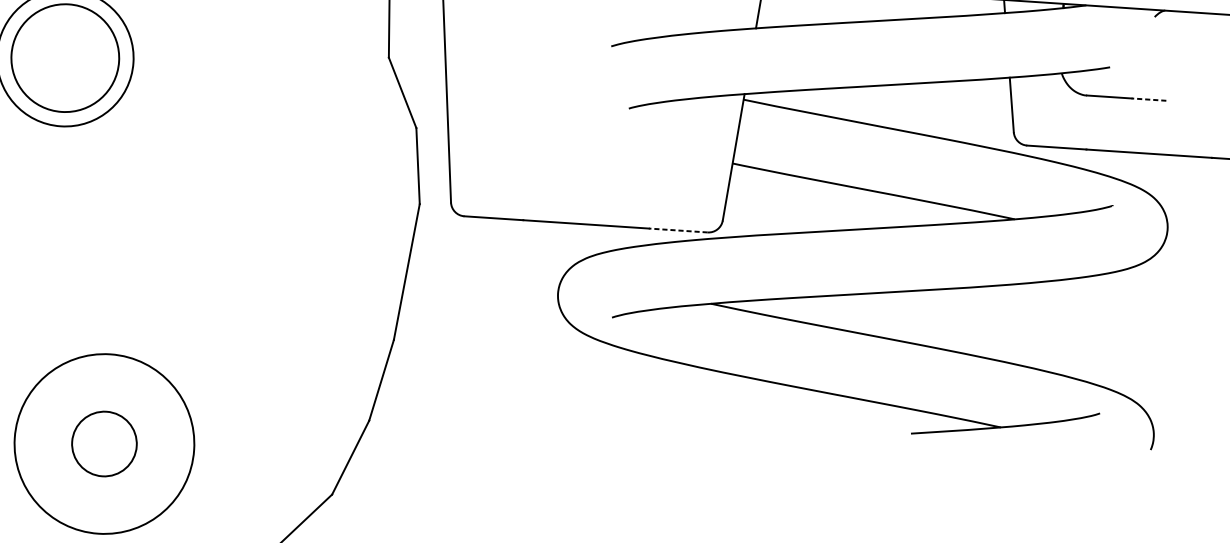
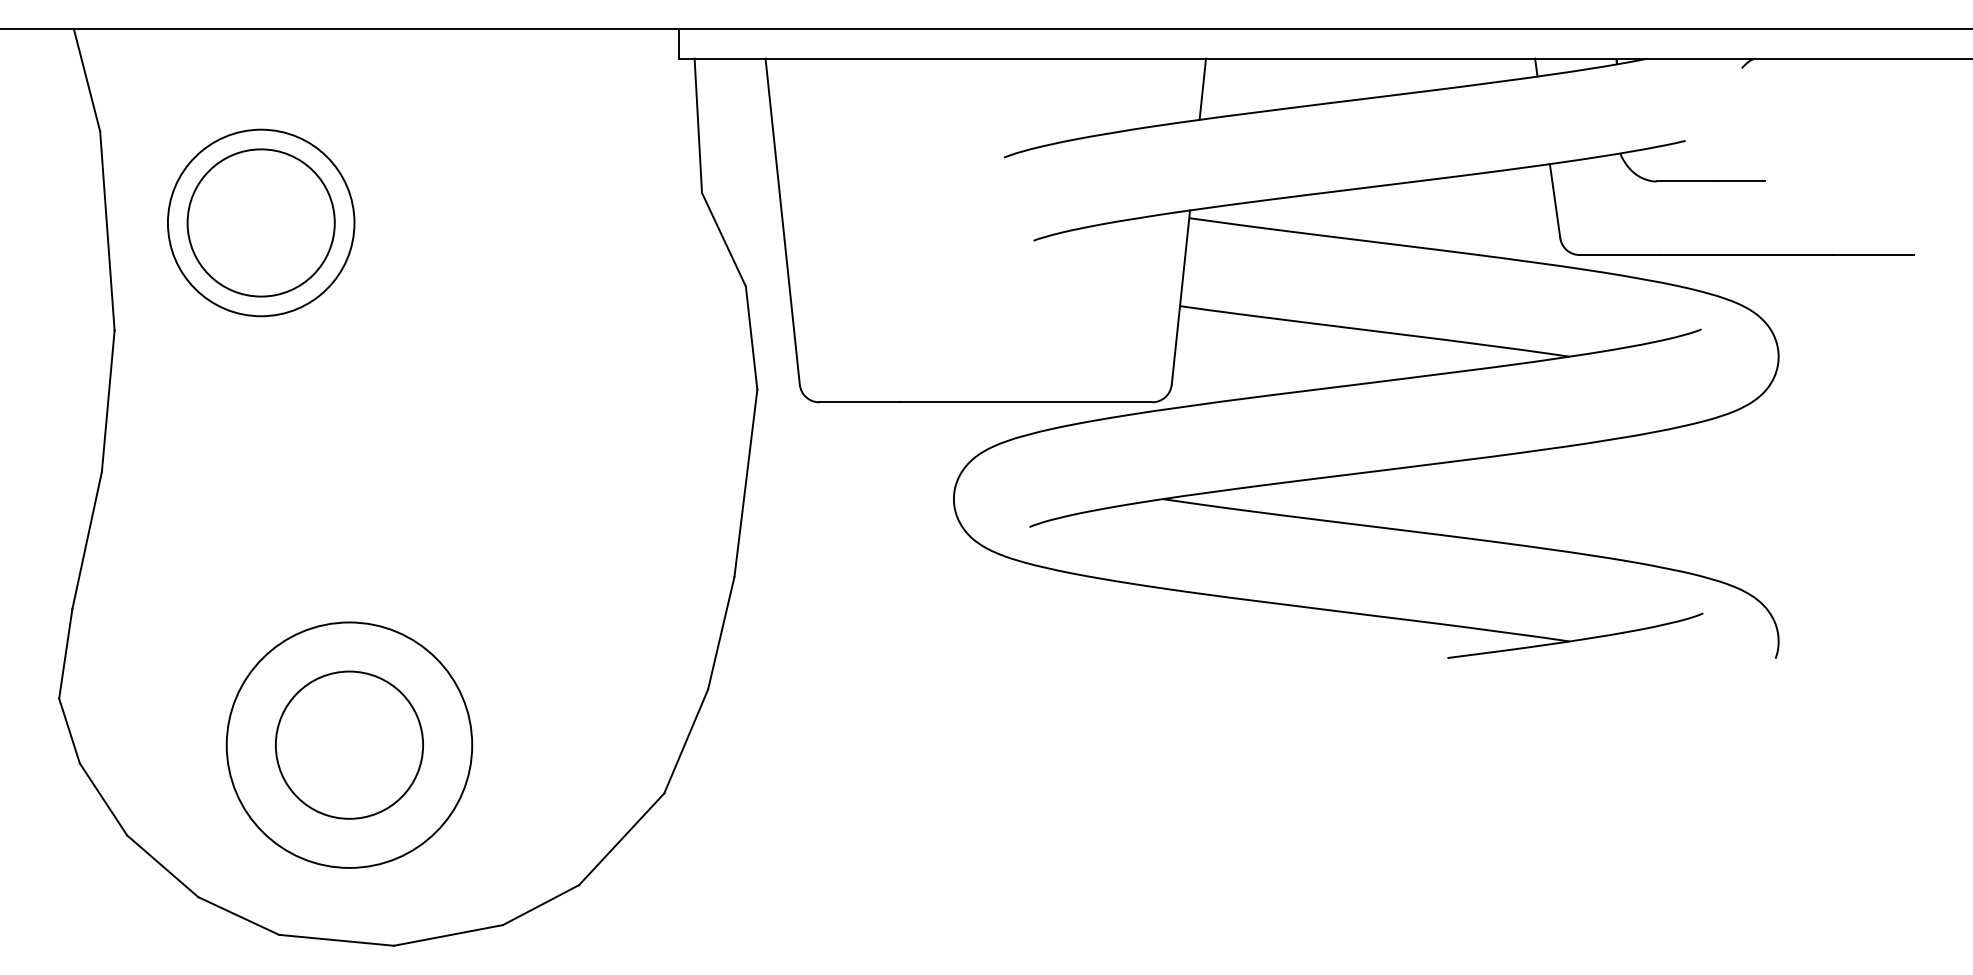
line: (1148, 99) -> (1741, 181), dashed -> solid
line: (677, 230) -> (1111, 402), dashed -> solid
circle: (104, 443) -> (349, 744), size x1.67

